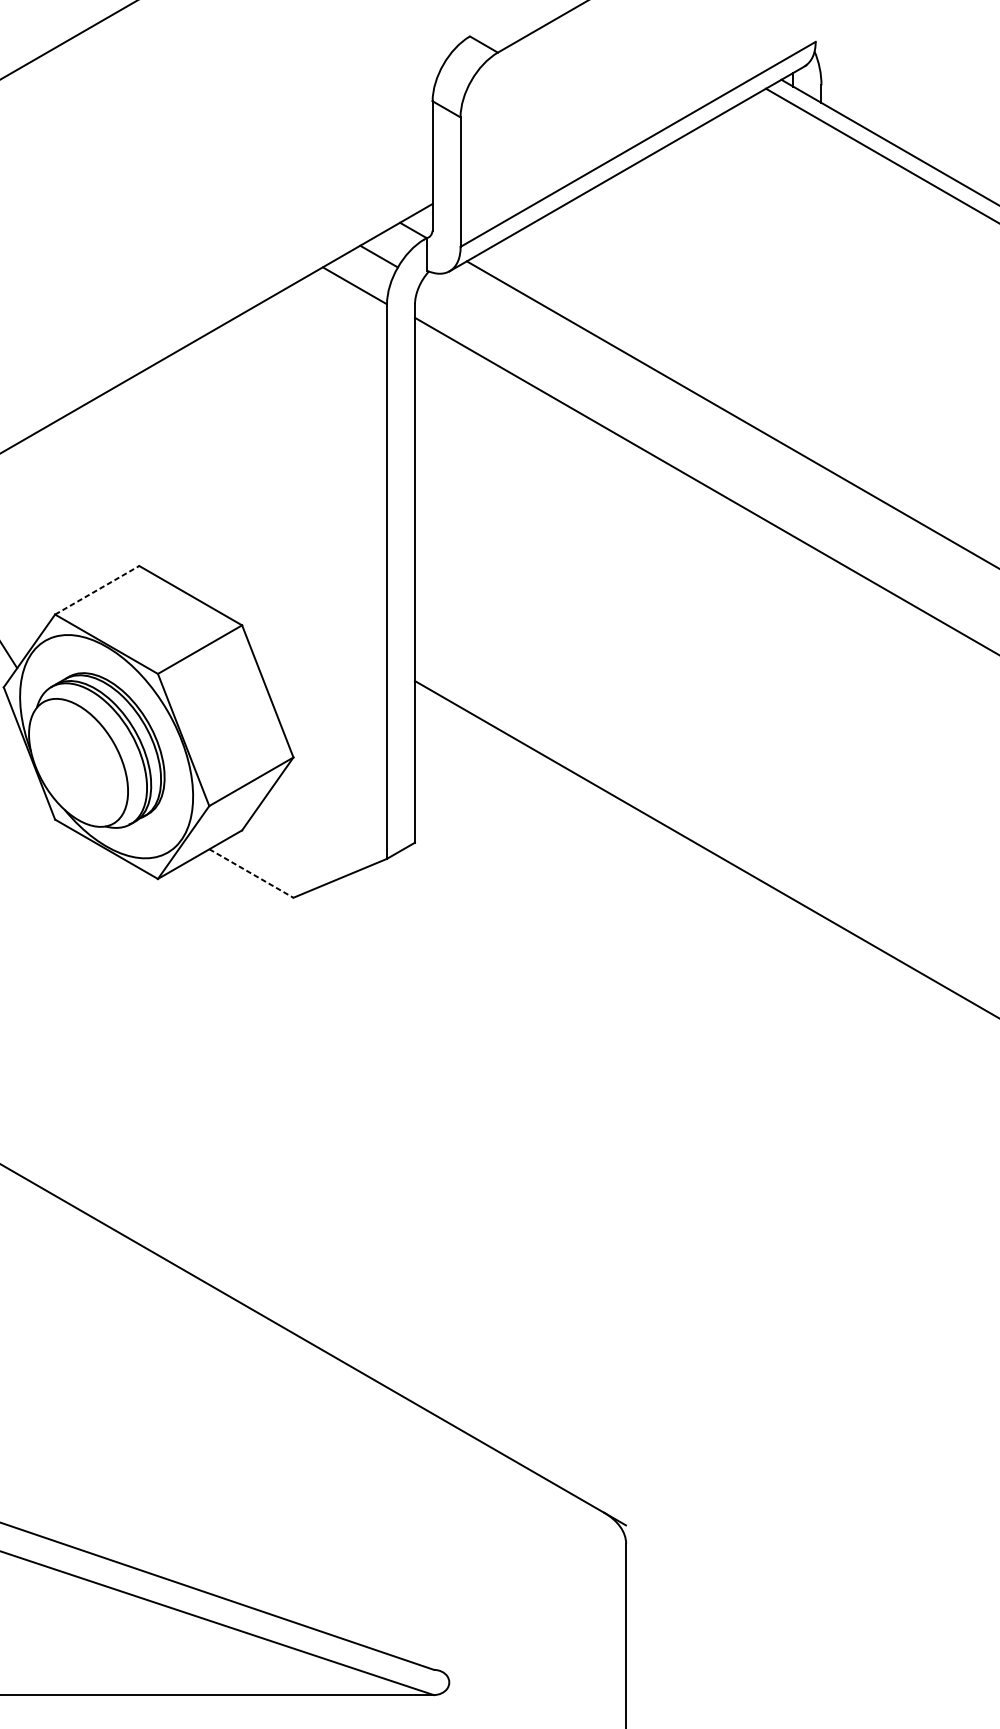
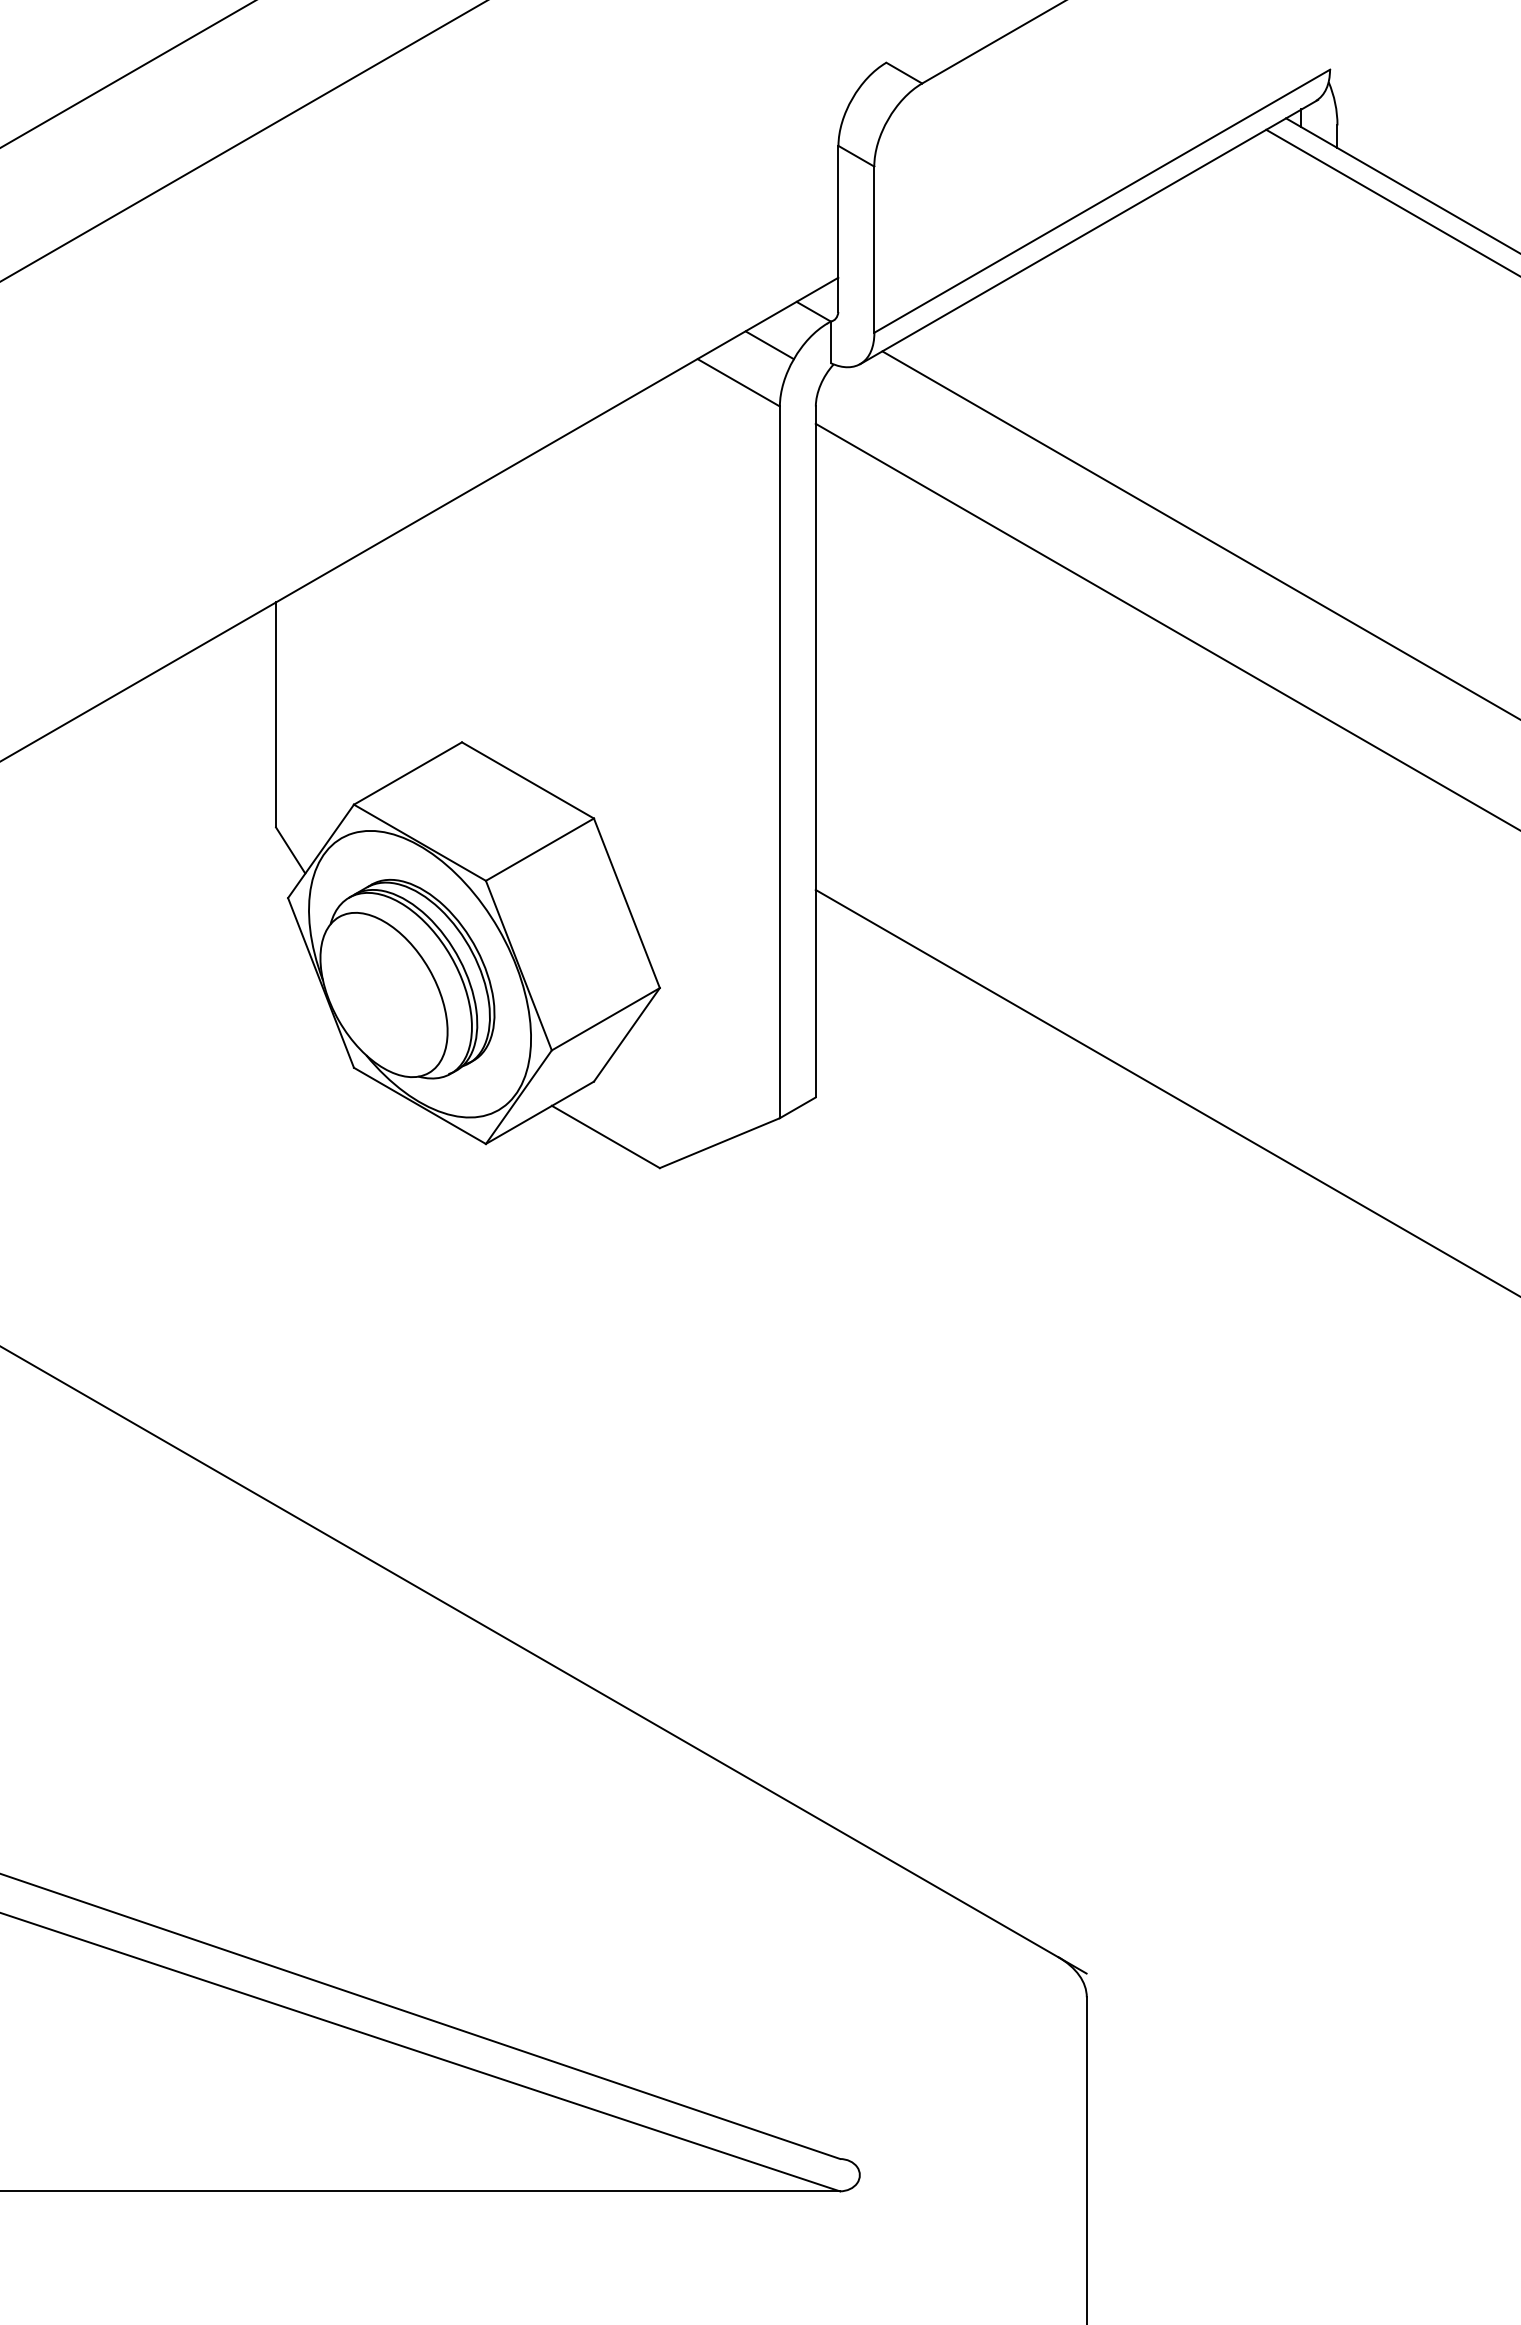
line: (97, 590) -> (408, 773), dashed -> solid
line: (251, 873) -> (606, 1137), dashed -> solid

